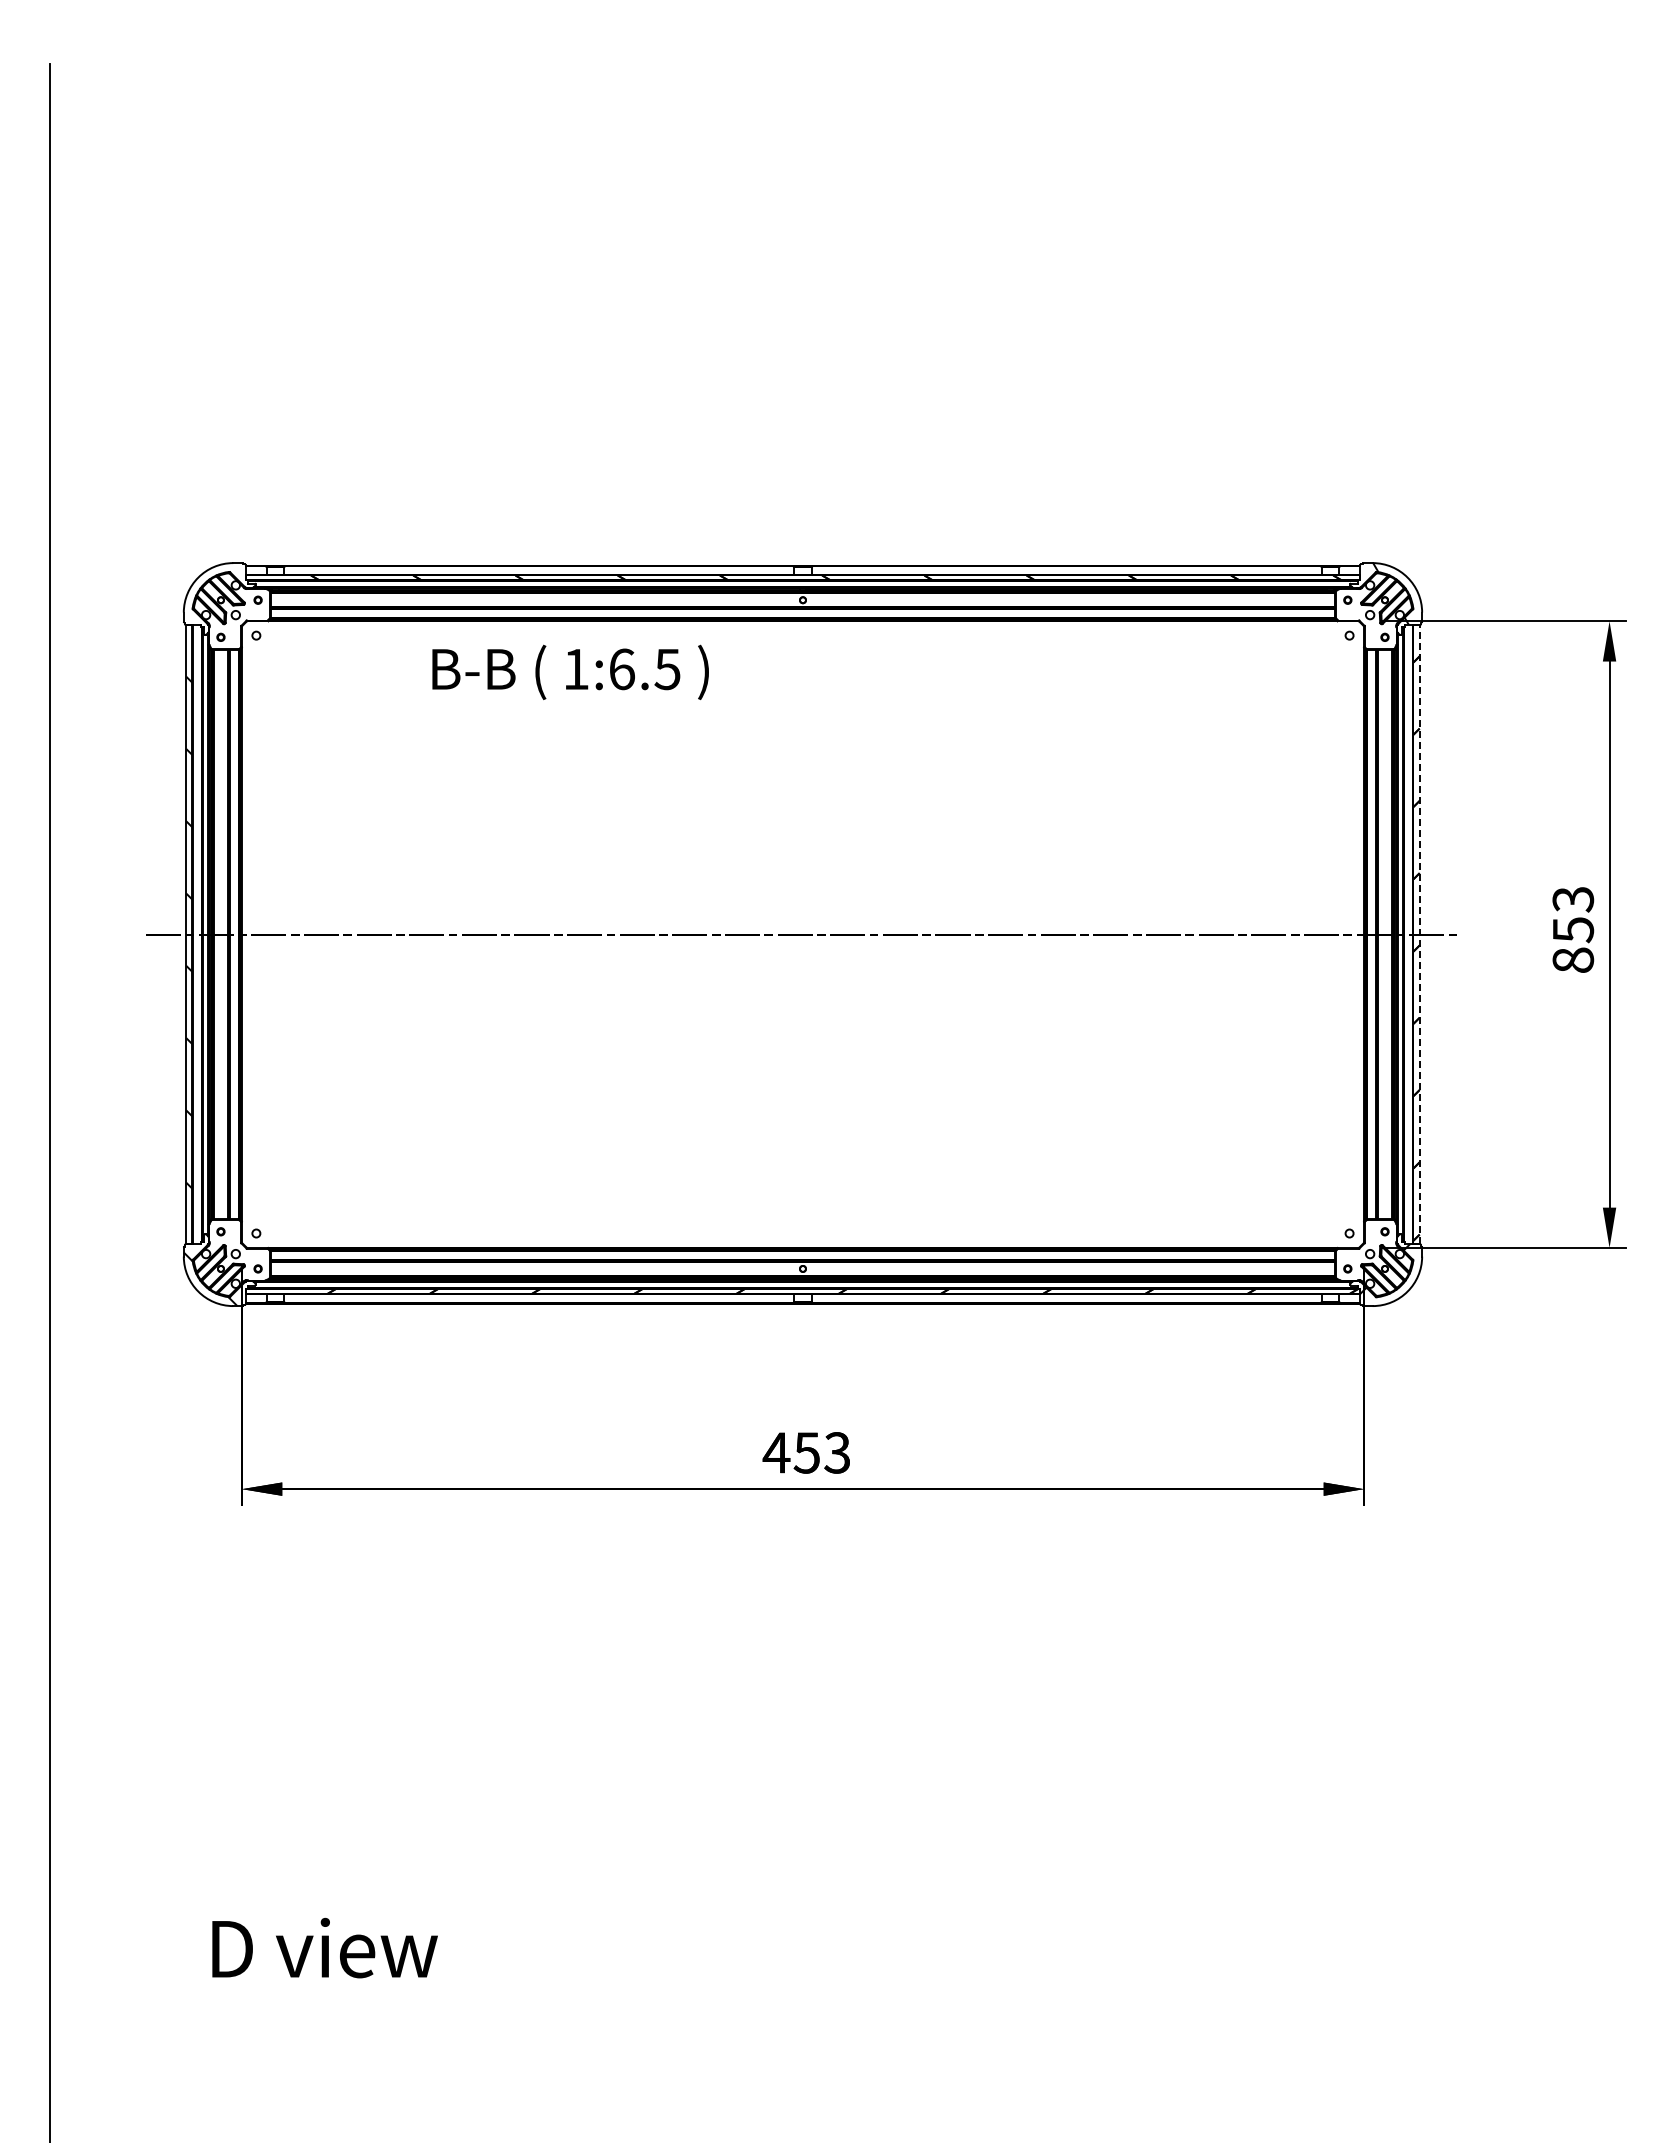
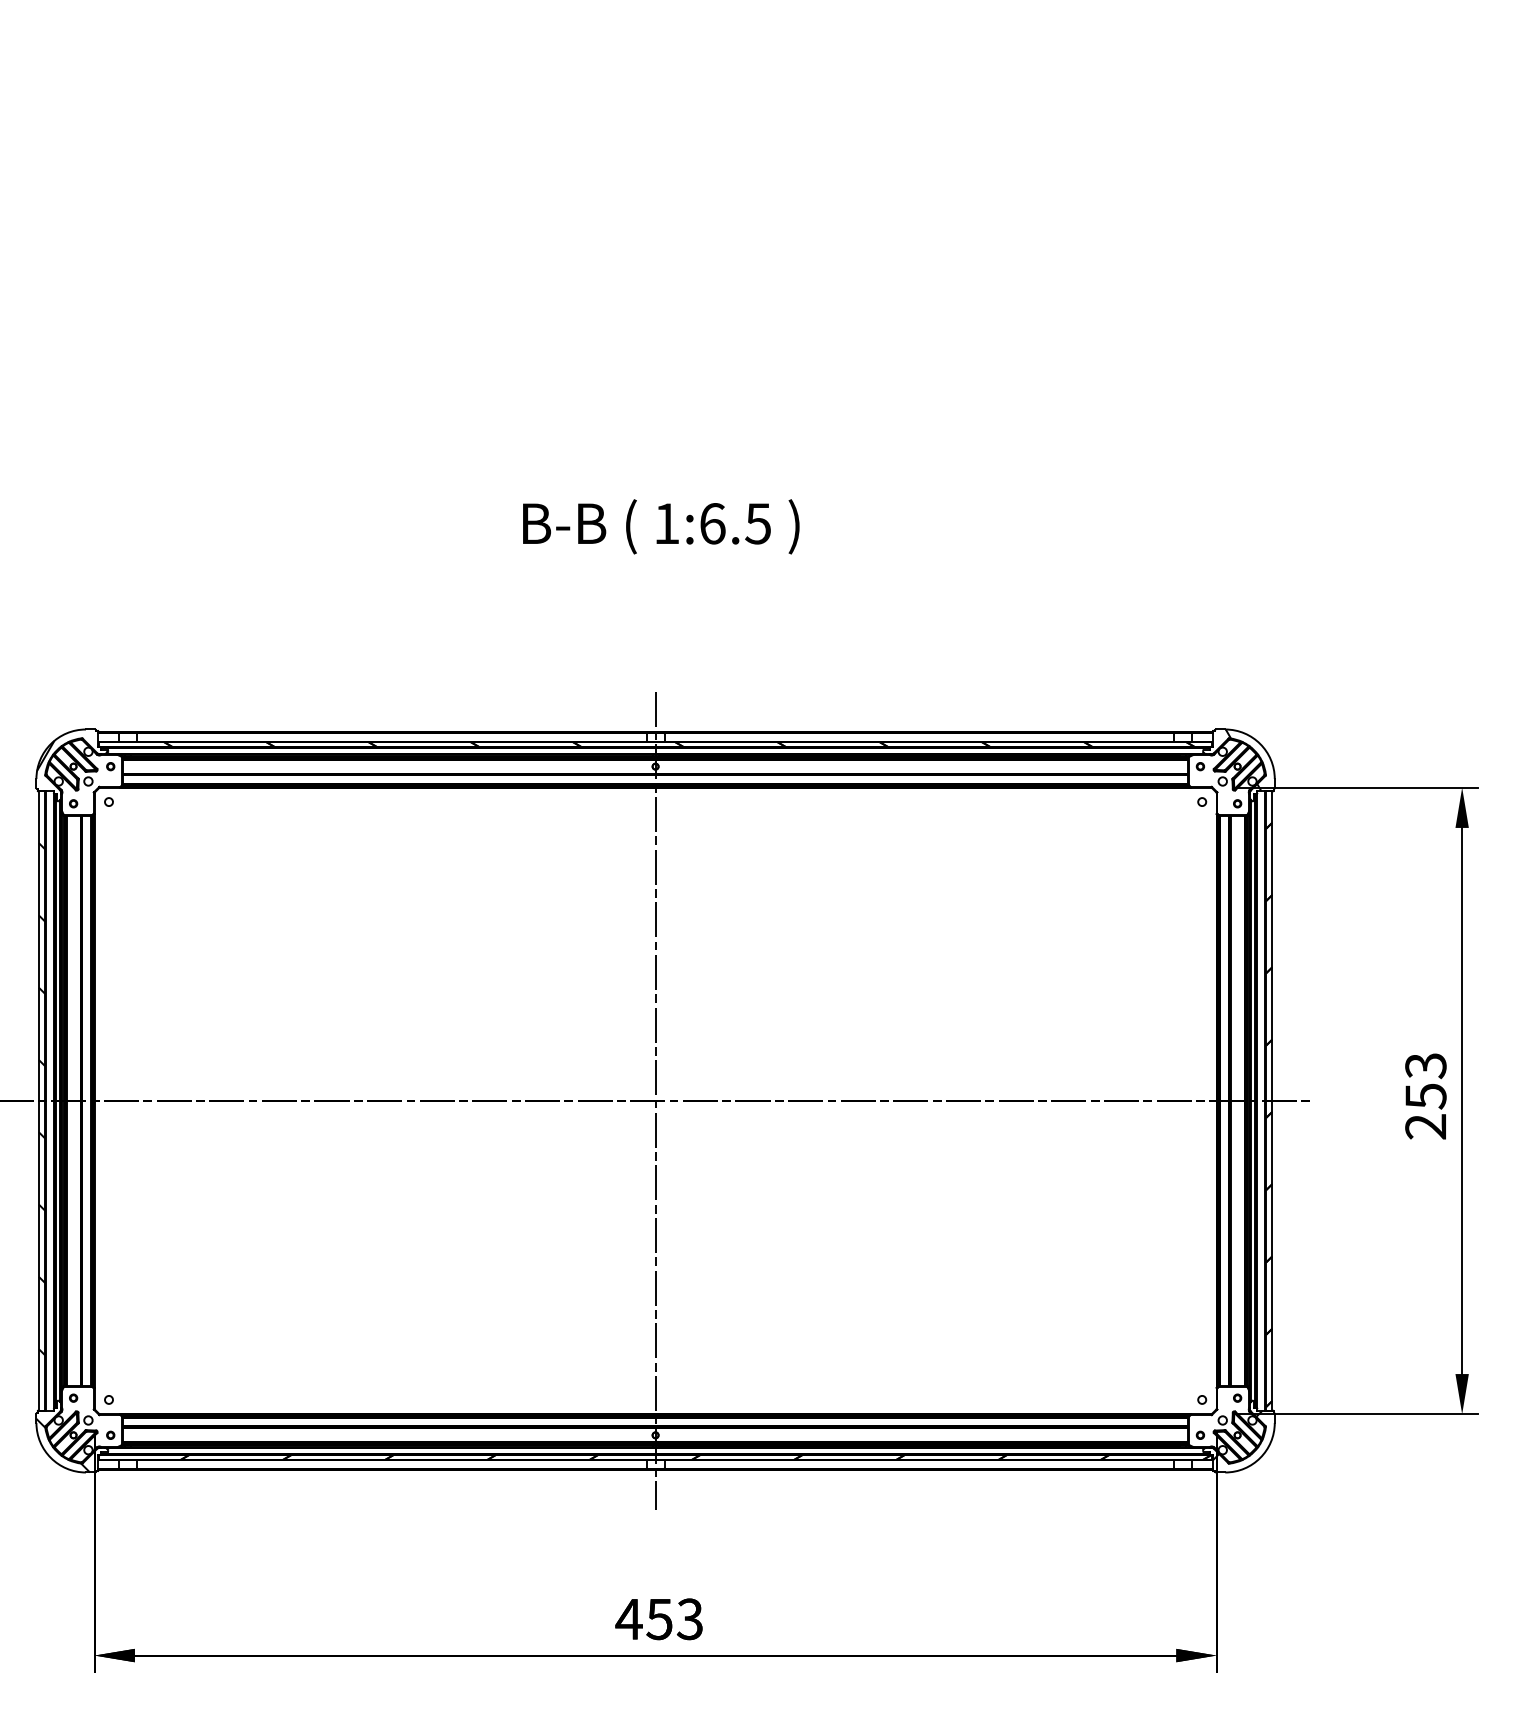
hatch: (219, 589) -> (72, 755), added
text: (570, 671) -> (661, 525), moved
line: (802, 934) -> (655, 1100), added
line: (1419, 934) -> (1272, 1100), dashed -> solid
text: (1573, 960) -> (1426, 1126), 853 -> 253

